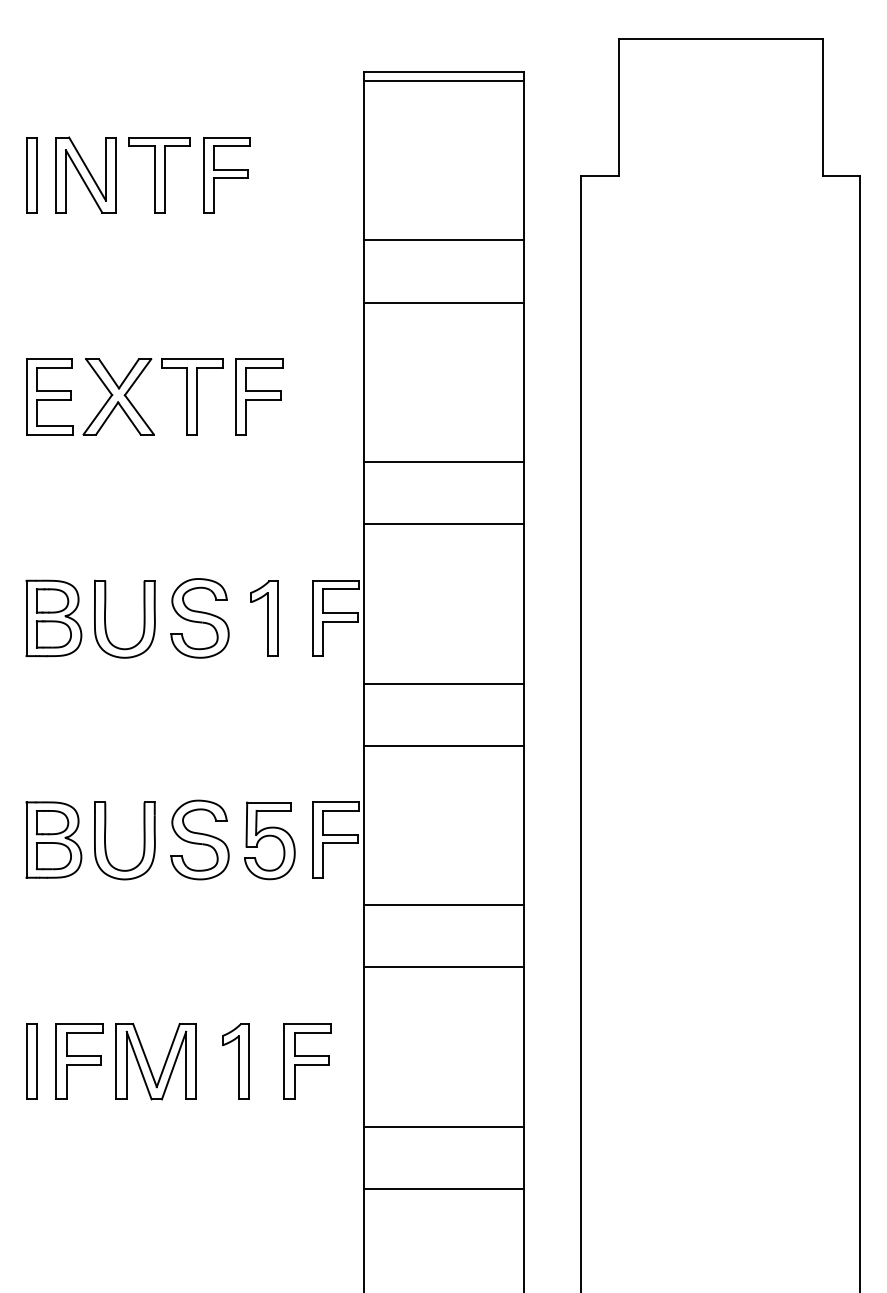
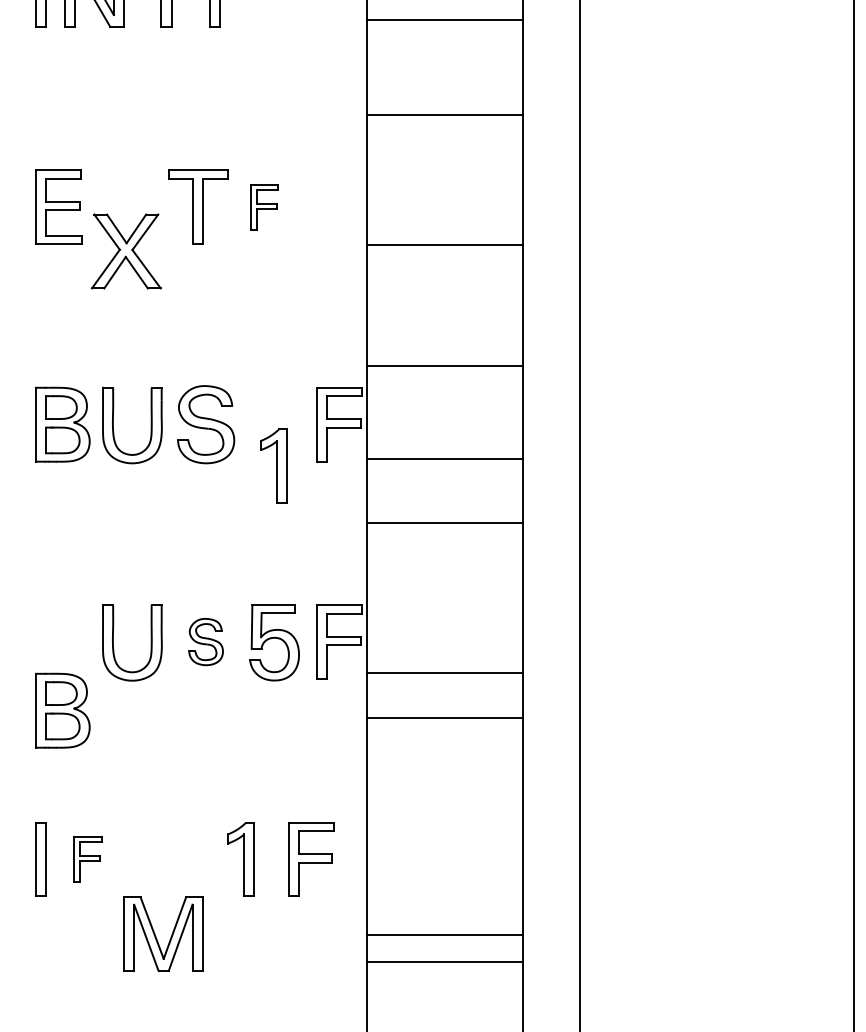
line: (443, 240) -> (444, 19), moved
part: (118, 396) -> (126, 251), moved
part: (259, 396) -> (264, 207), size x0.6
line: (443, 462) -> (444, 245), moved
line: (443, 524) -> (444, 365), moved
part: (264, 618) -> (274, 465), moved
line: (443, 683) -> (444, 459), moved
line: (443, 745) -> (444, 522), moved
part: (53, 839) -> (62, 710), moved
part: (199, 839) -> (205, 641), size x0.6
line: (443, 905) -> (444, 672), moved
line: (443, 967) -> (444, 718), moved
part: (79, 1061) -> (87, 859), size x0.6
part: (149, 1064) -> (156, 936), moved
line: (443, 1126) -> (444, 961), moved
line: (443, 1189) -> (444, 935), moved

